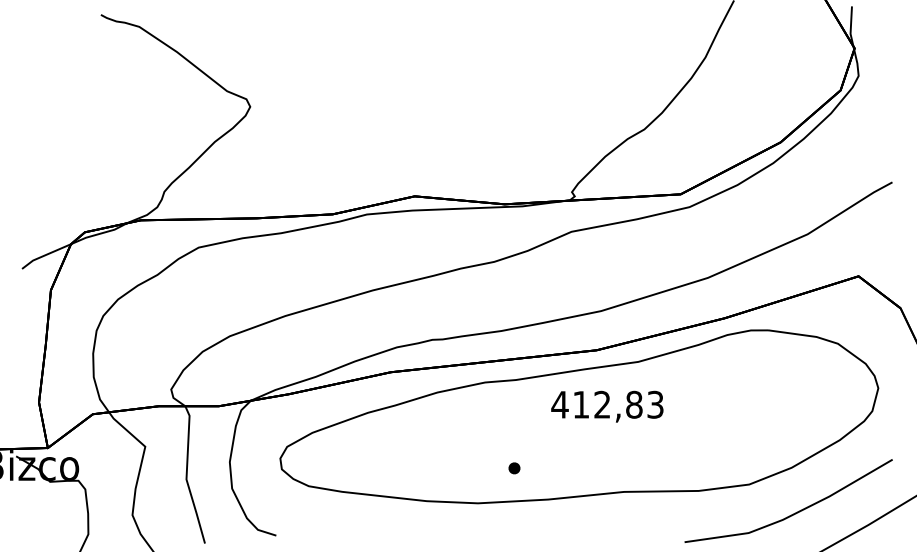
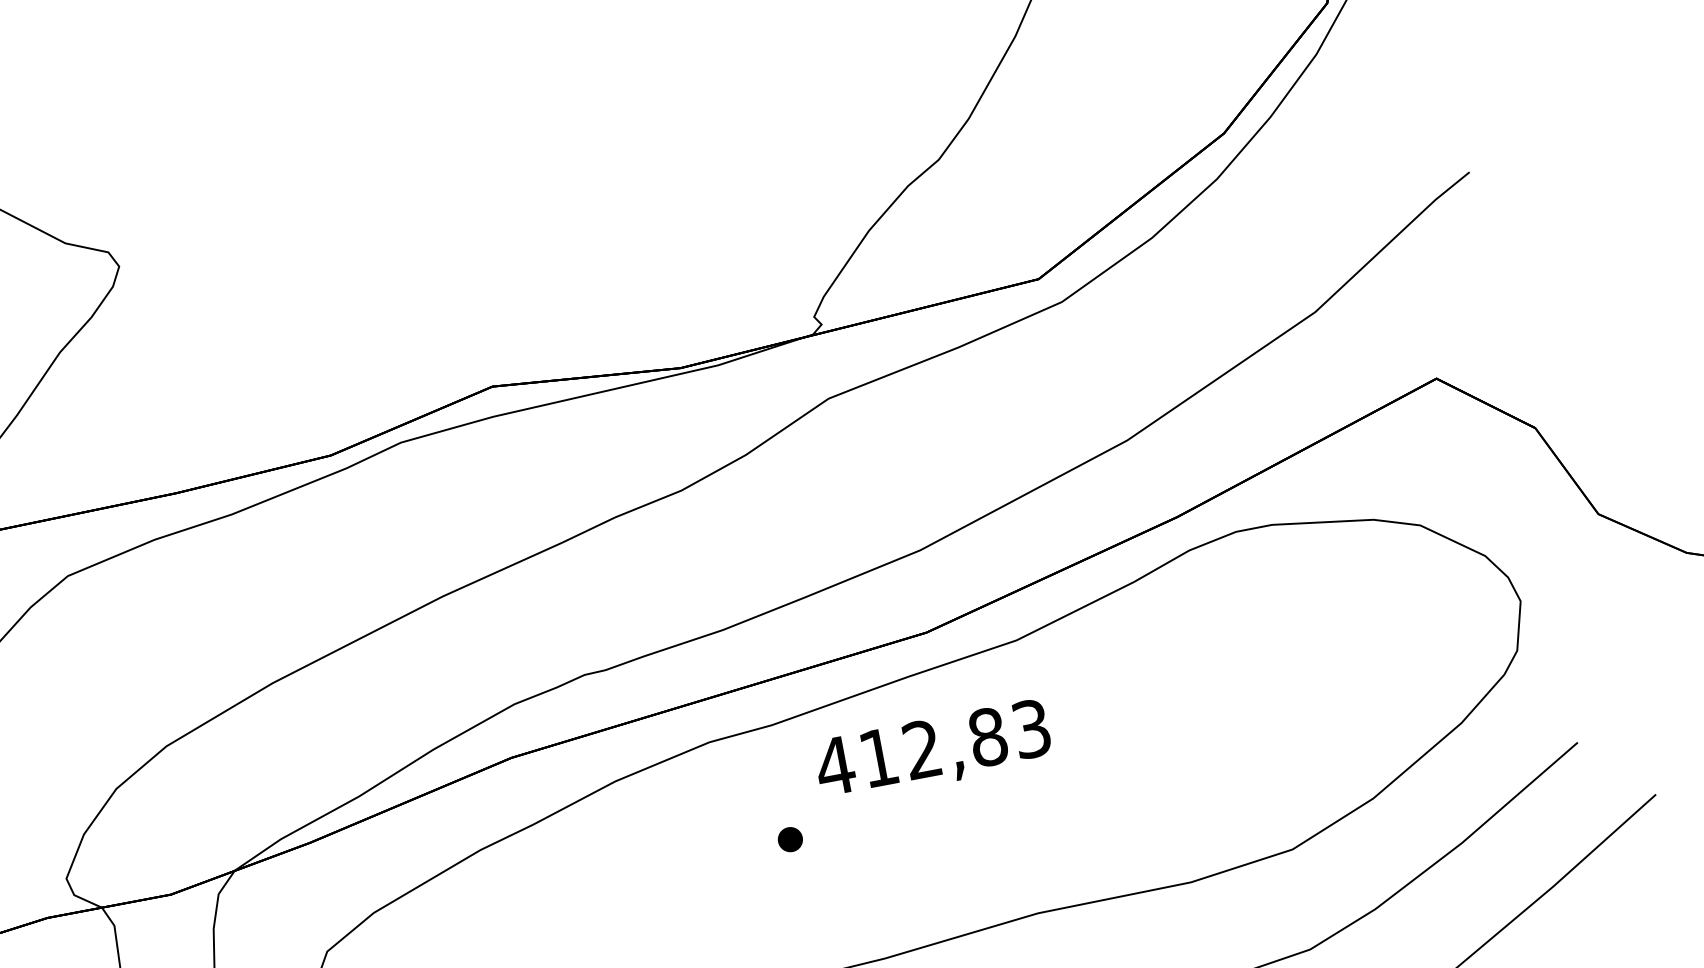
text: (607, 406) -> (933, 751), moved
part: (514, 468) -> (790, 839), moved

